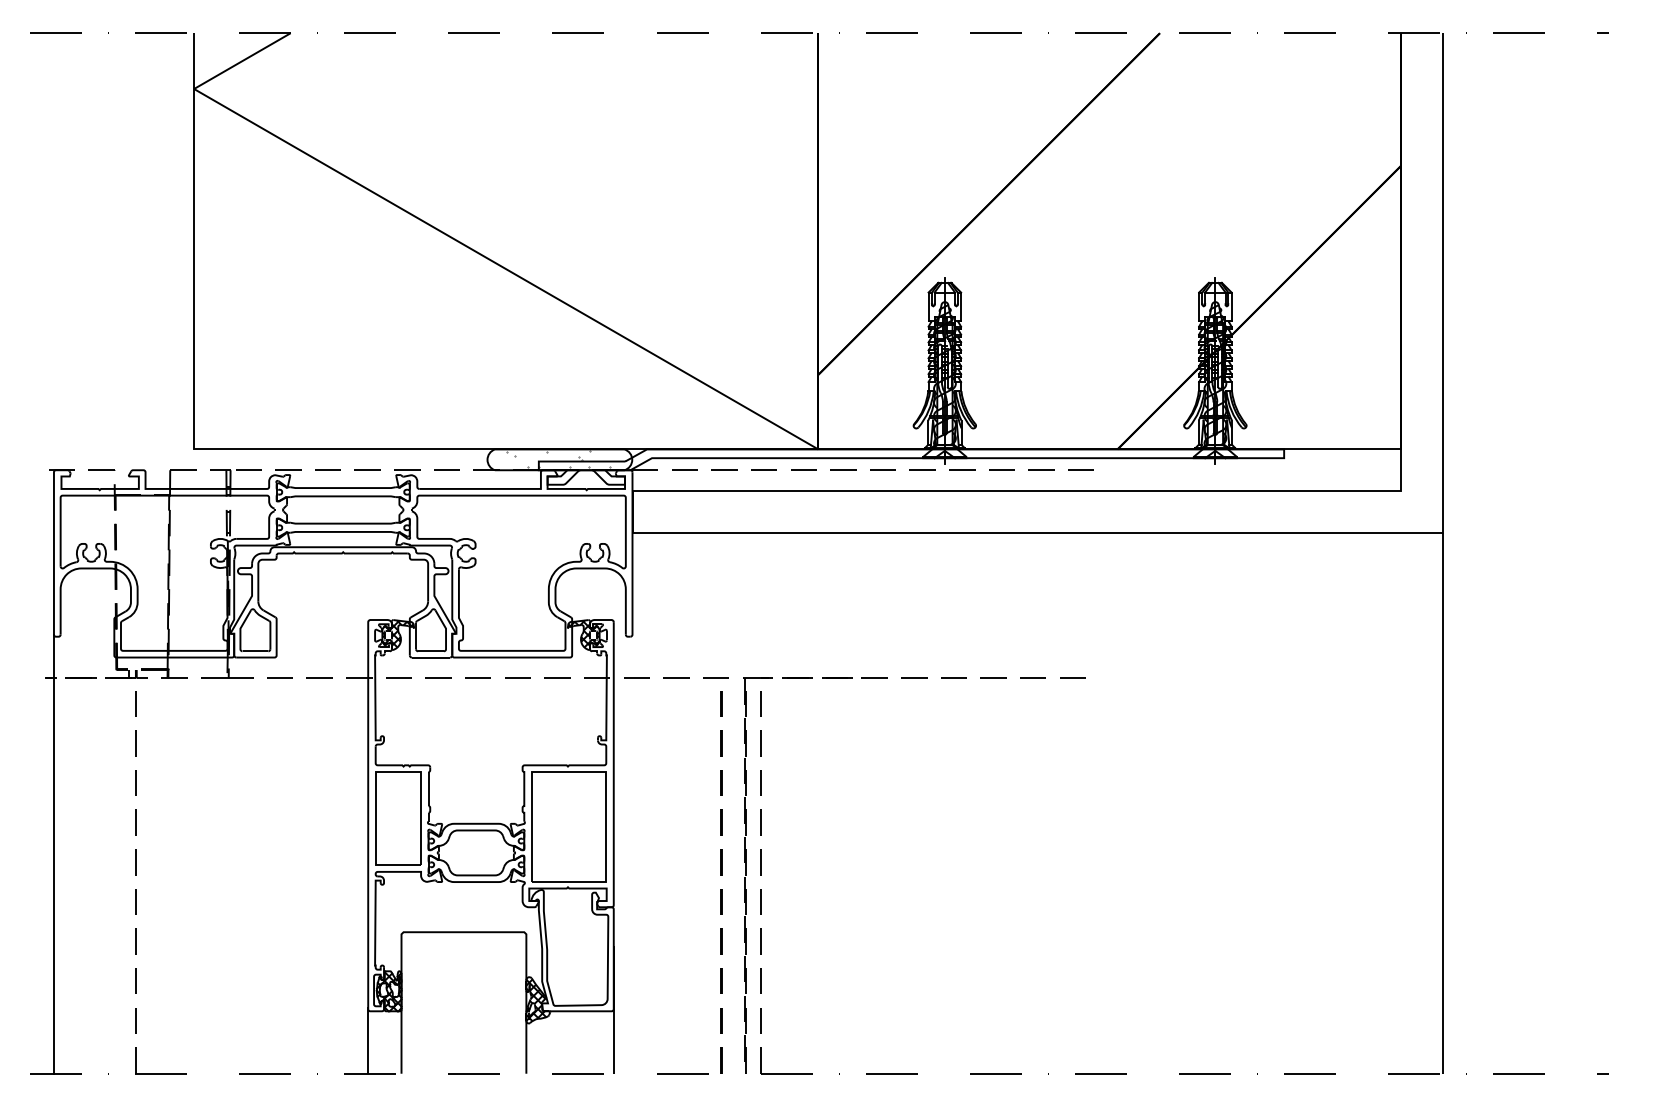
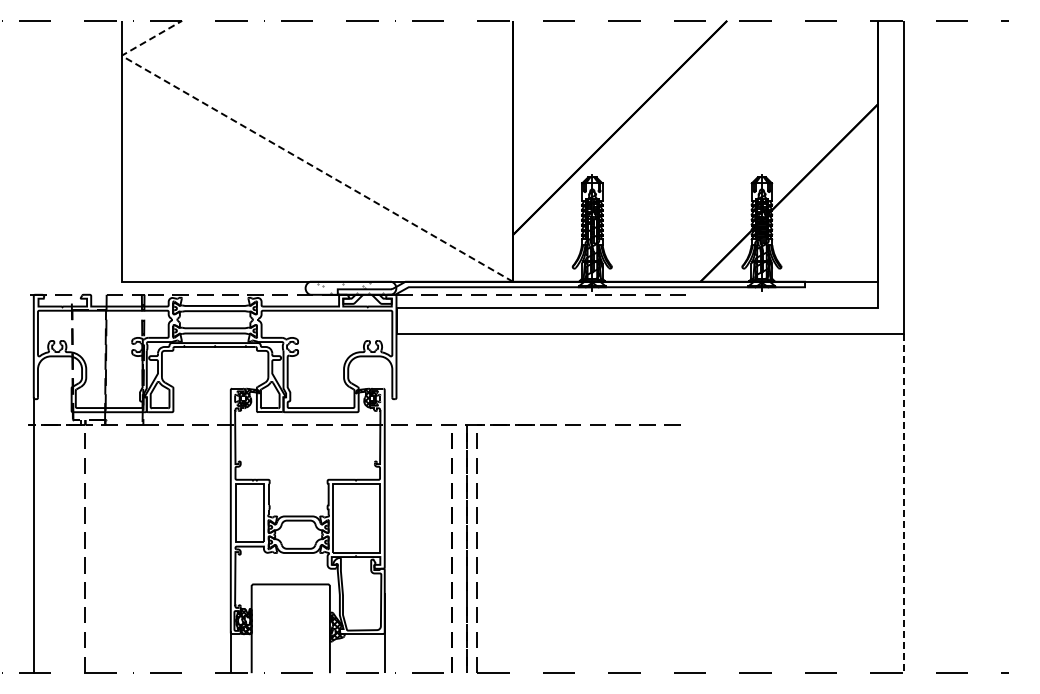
line: (457, 240) -> (286, 150), solid -> dashed
line: (1442, 803) -> (904, 503), solid -> dashed

